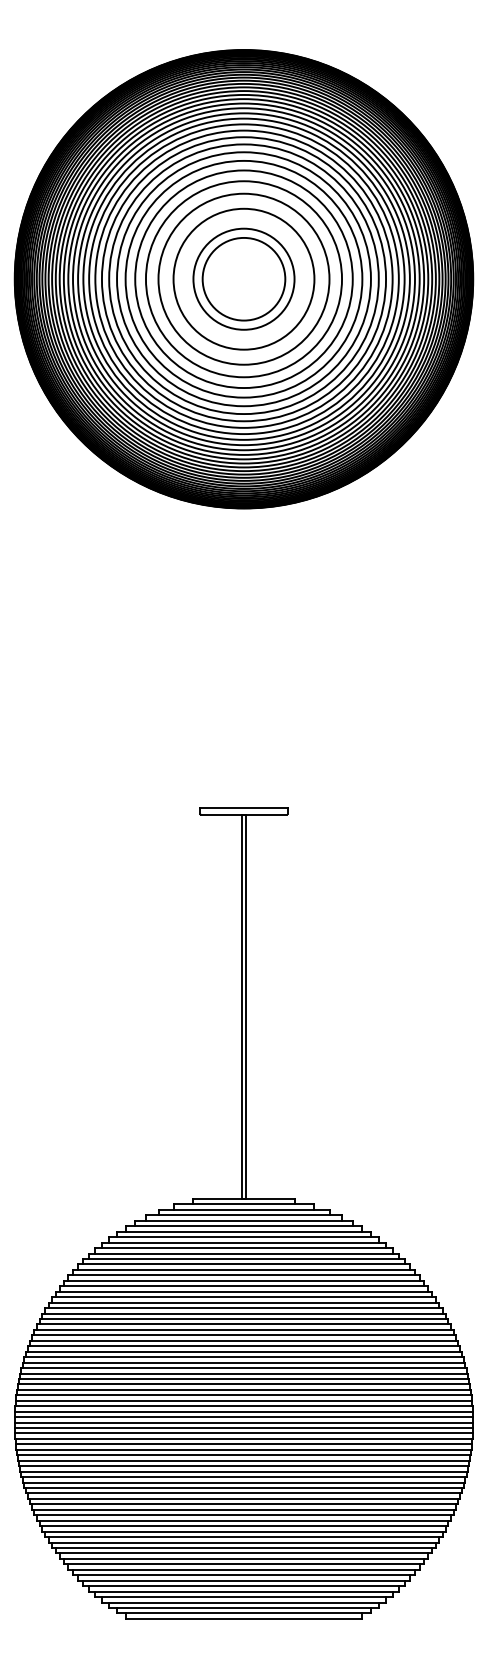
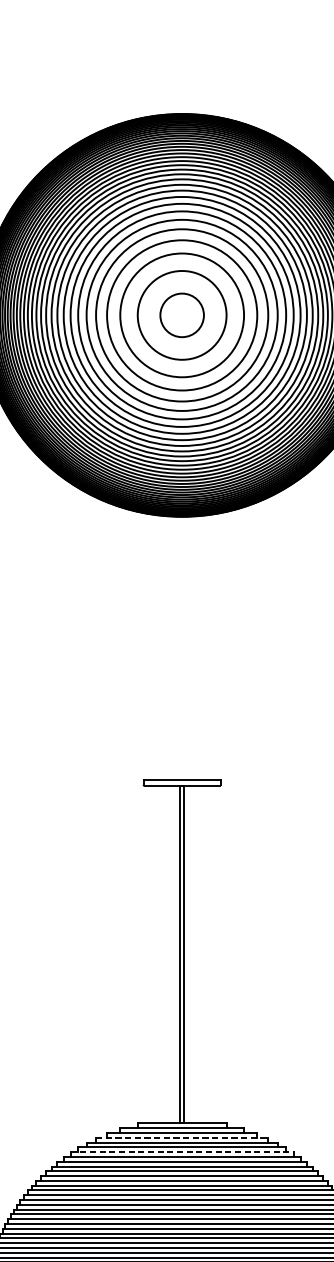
circle: (243, 278) -> (181, 314), size x0.6
line: (244, 1215) -> (182, 1137), solid -> dashed
line: (244, 1231) -> (182, 1151), solid -> dashed

